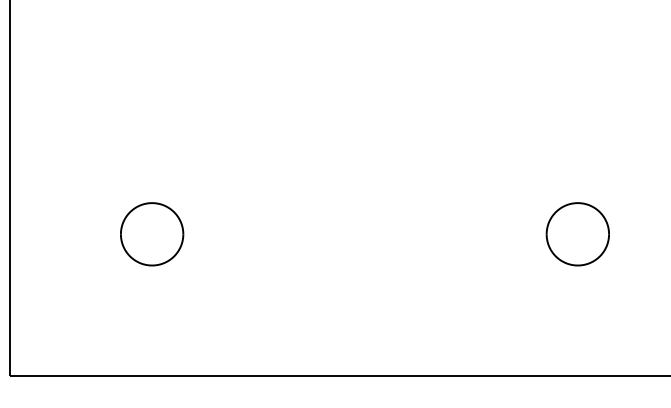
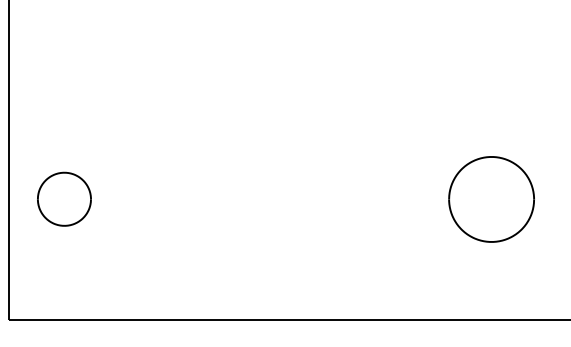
part: (152, 233) -> (64, 198), moved
part: (577, 233) -> (491, 198), size x1.6

